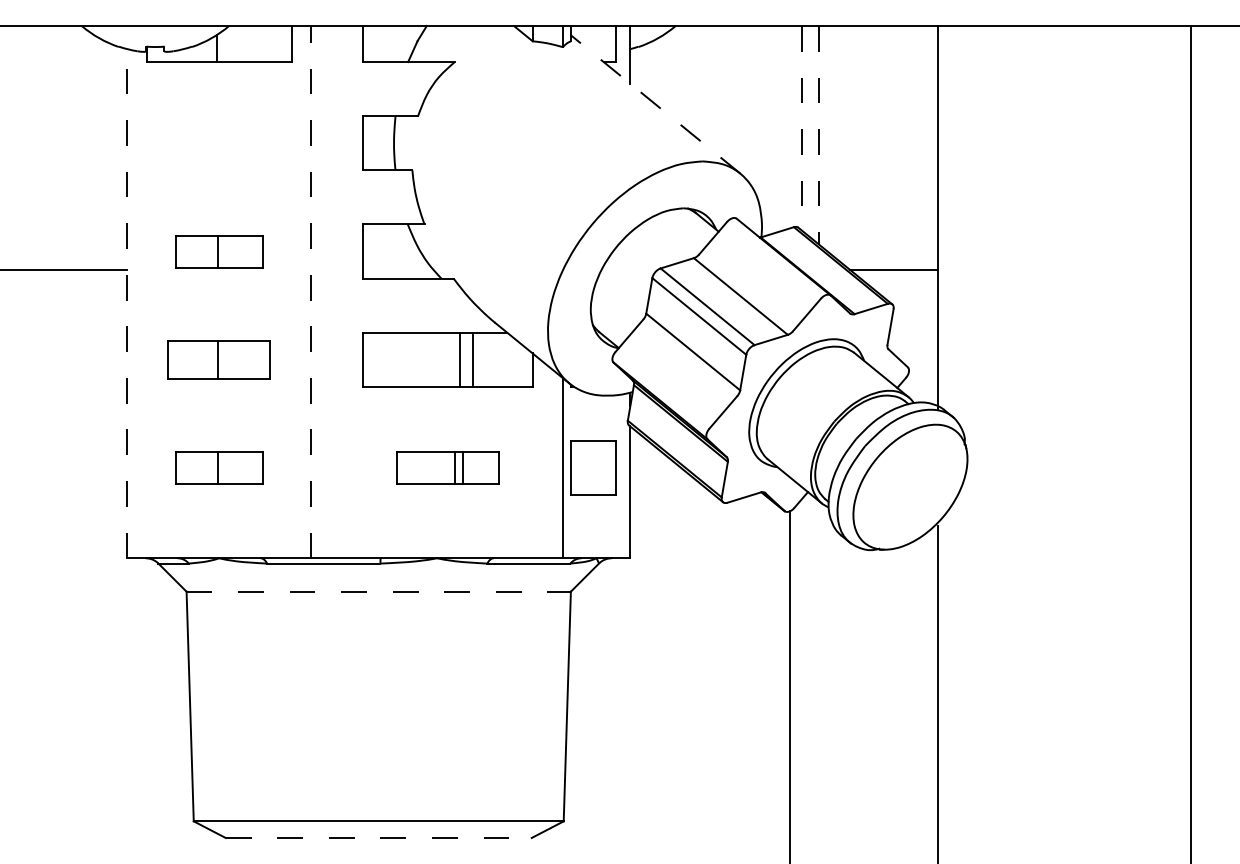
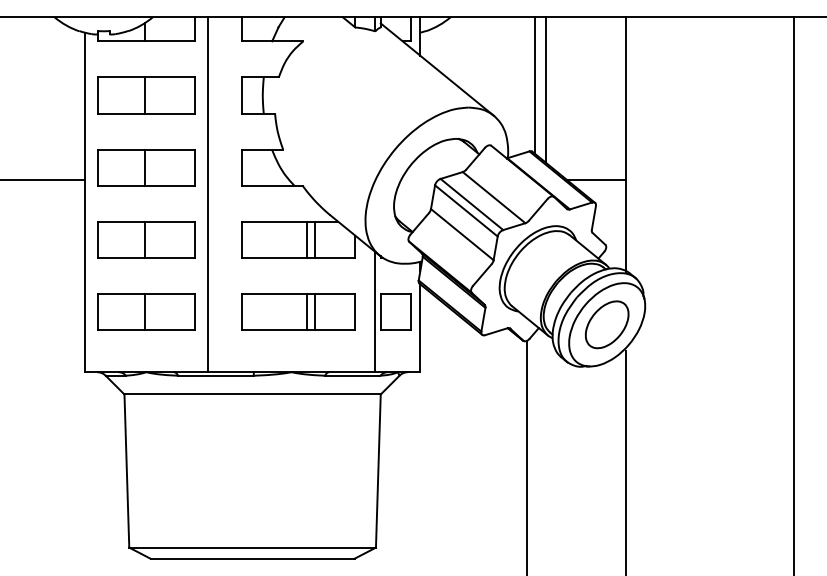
line: (655, 104) -> (437, 69), dashed -> solid
line: (801, 128) -> (534, 85), dashed -> solid
line: (817, 135) -> (545, 90), dashed -> solid
part: (219, 143) -> (146, 95), added
part: (219, 251) -> (146, 167), size x1.67
line: (311, 291) -> (207, 194), dashed -> solid
line: (126, 303) -> (84, 202), dashed -> solid
part: (219, 359) -> (146, 239), size x1.43
part: (219, 467) -> (146, 311), size x1.67
part: (447, 467) -> (298, 311), size x1.67
part: (910, 486) -> (607, 324), added
line: (380, 591) -> (253, 394), dashed -> solid
line: (380, 837) -> (253, 558), dashed -> solid

